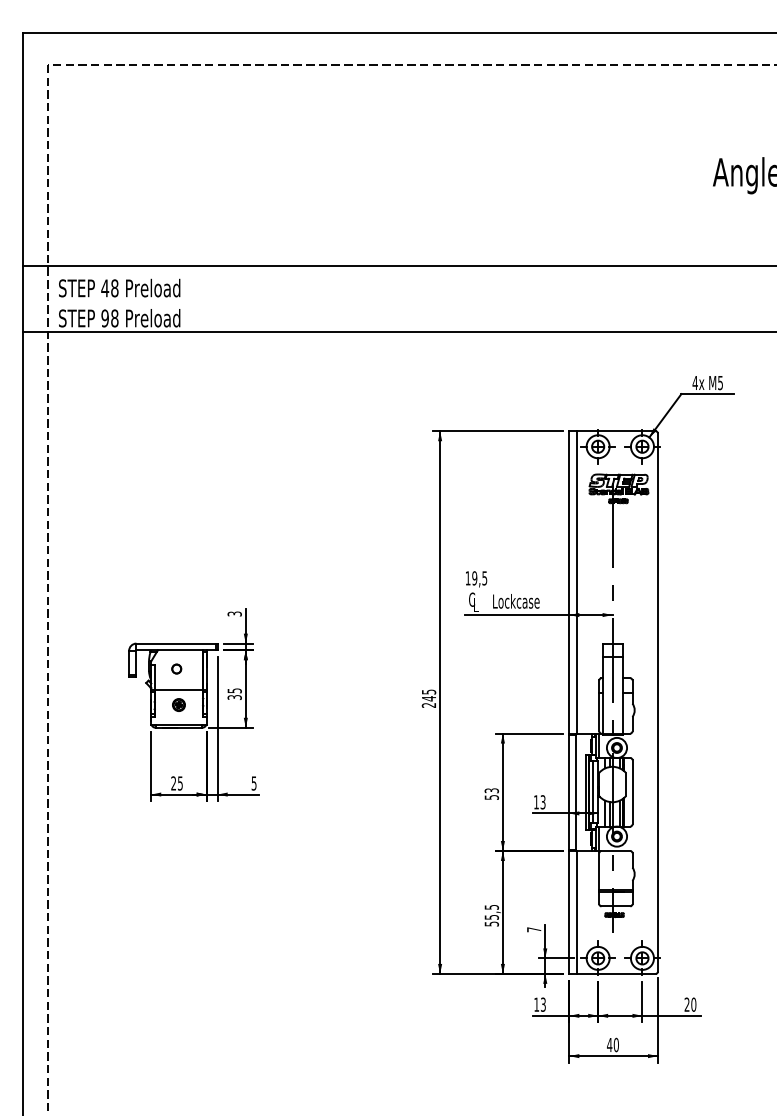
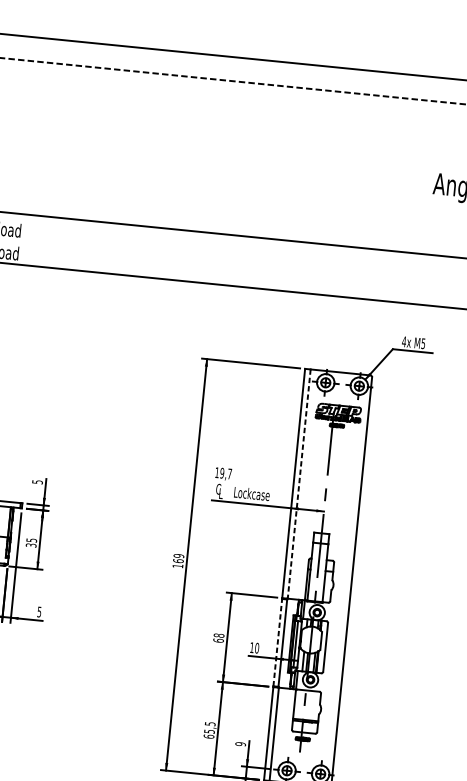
text: (484, 578) -> (229, 474), 19,5 -> 19,7
line: (576, 582) -> (299, 484), solid -> dashed
text: (233, 613) -> (36, 481), 3 -> 5
text: (428, 698) -> (178, 560), 245 -> 169
line: (569, 792) -> (277, 642), solid -> dashed
text: (491, 793) -> (218, 637), 53 -> 68
text: (542, 802) -> (256, 648), 13 -> 10
text: (491, 923) -> (208, 736), 55,5 -> 65,5
text: (534, 929) -> (240, 744), 7 -> 9

